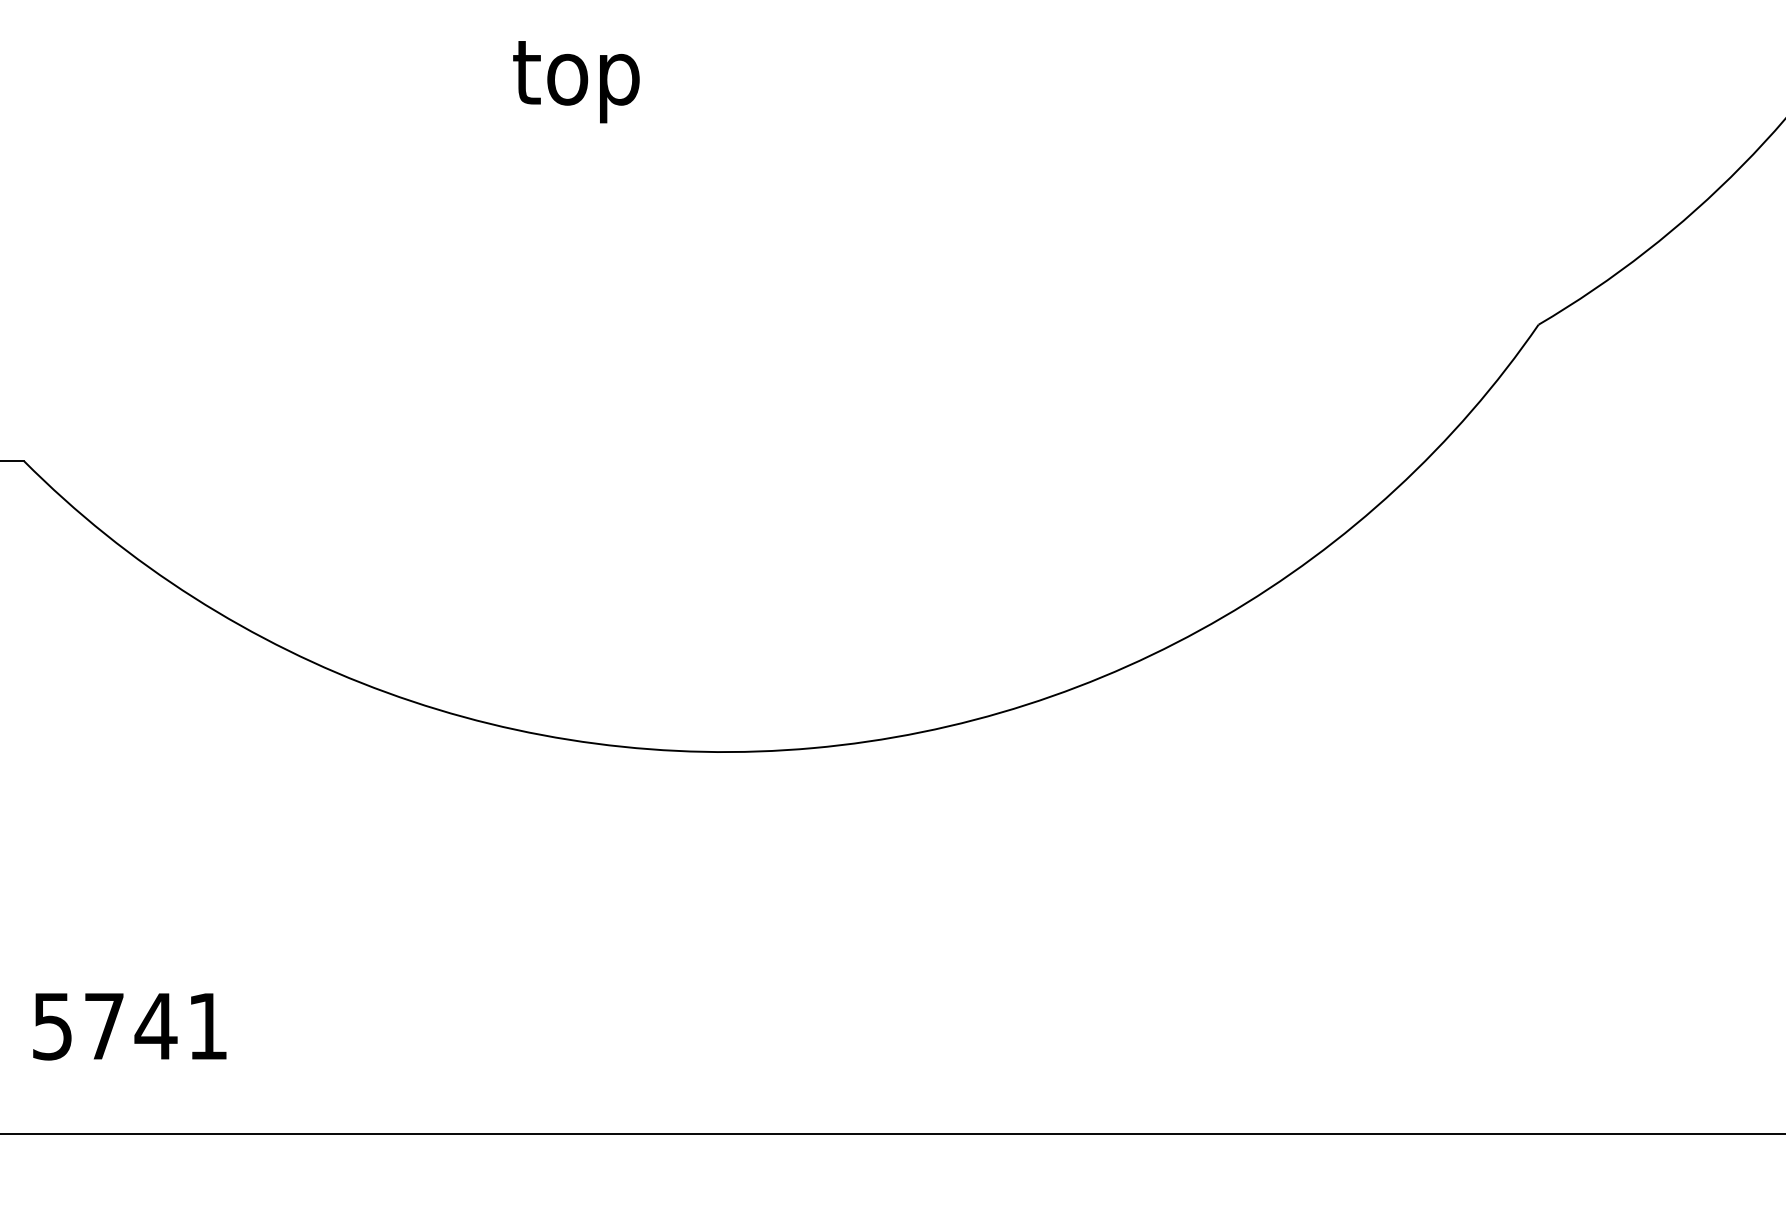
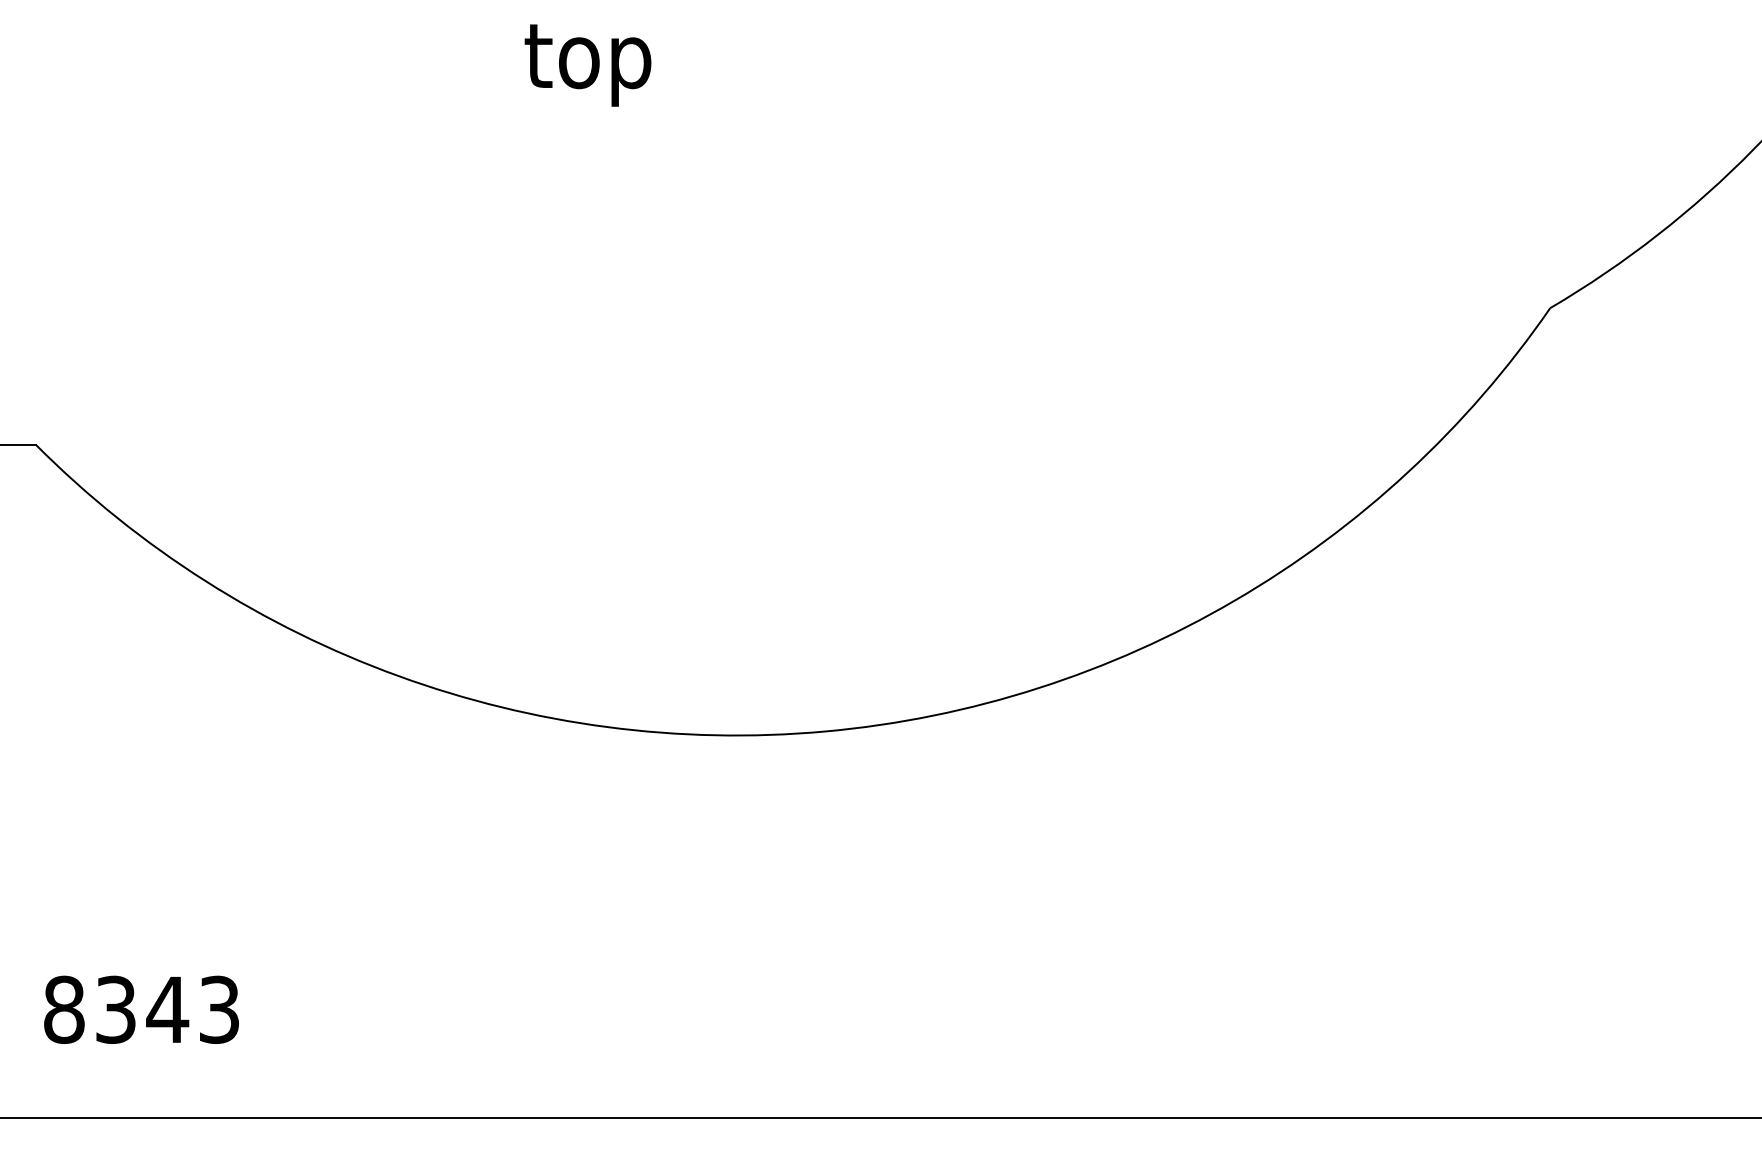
text: (129, 1026) -> (141, 1009), 5741 -> 8343

